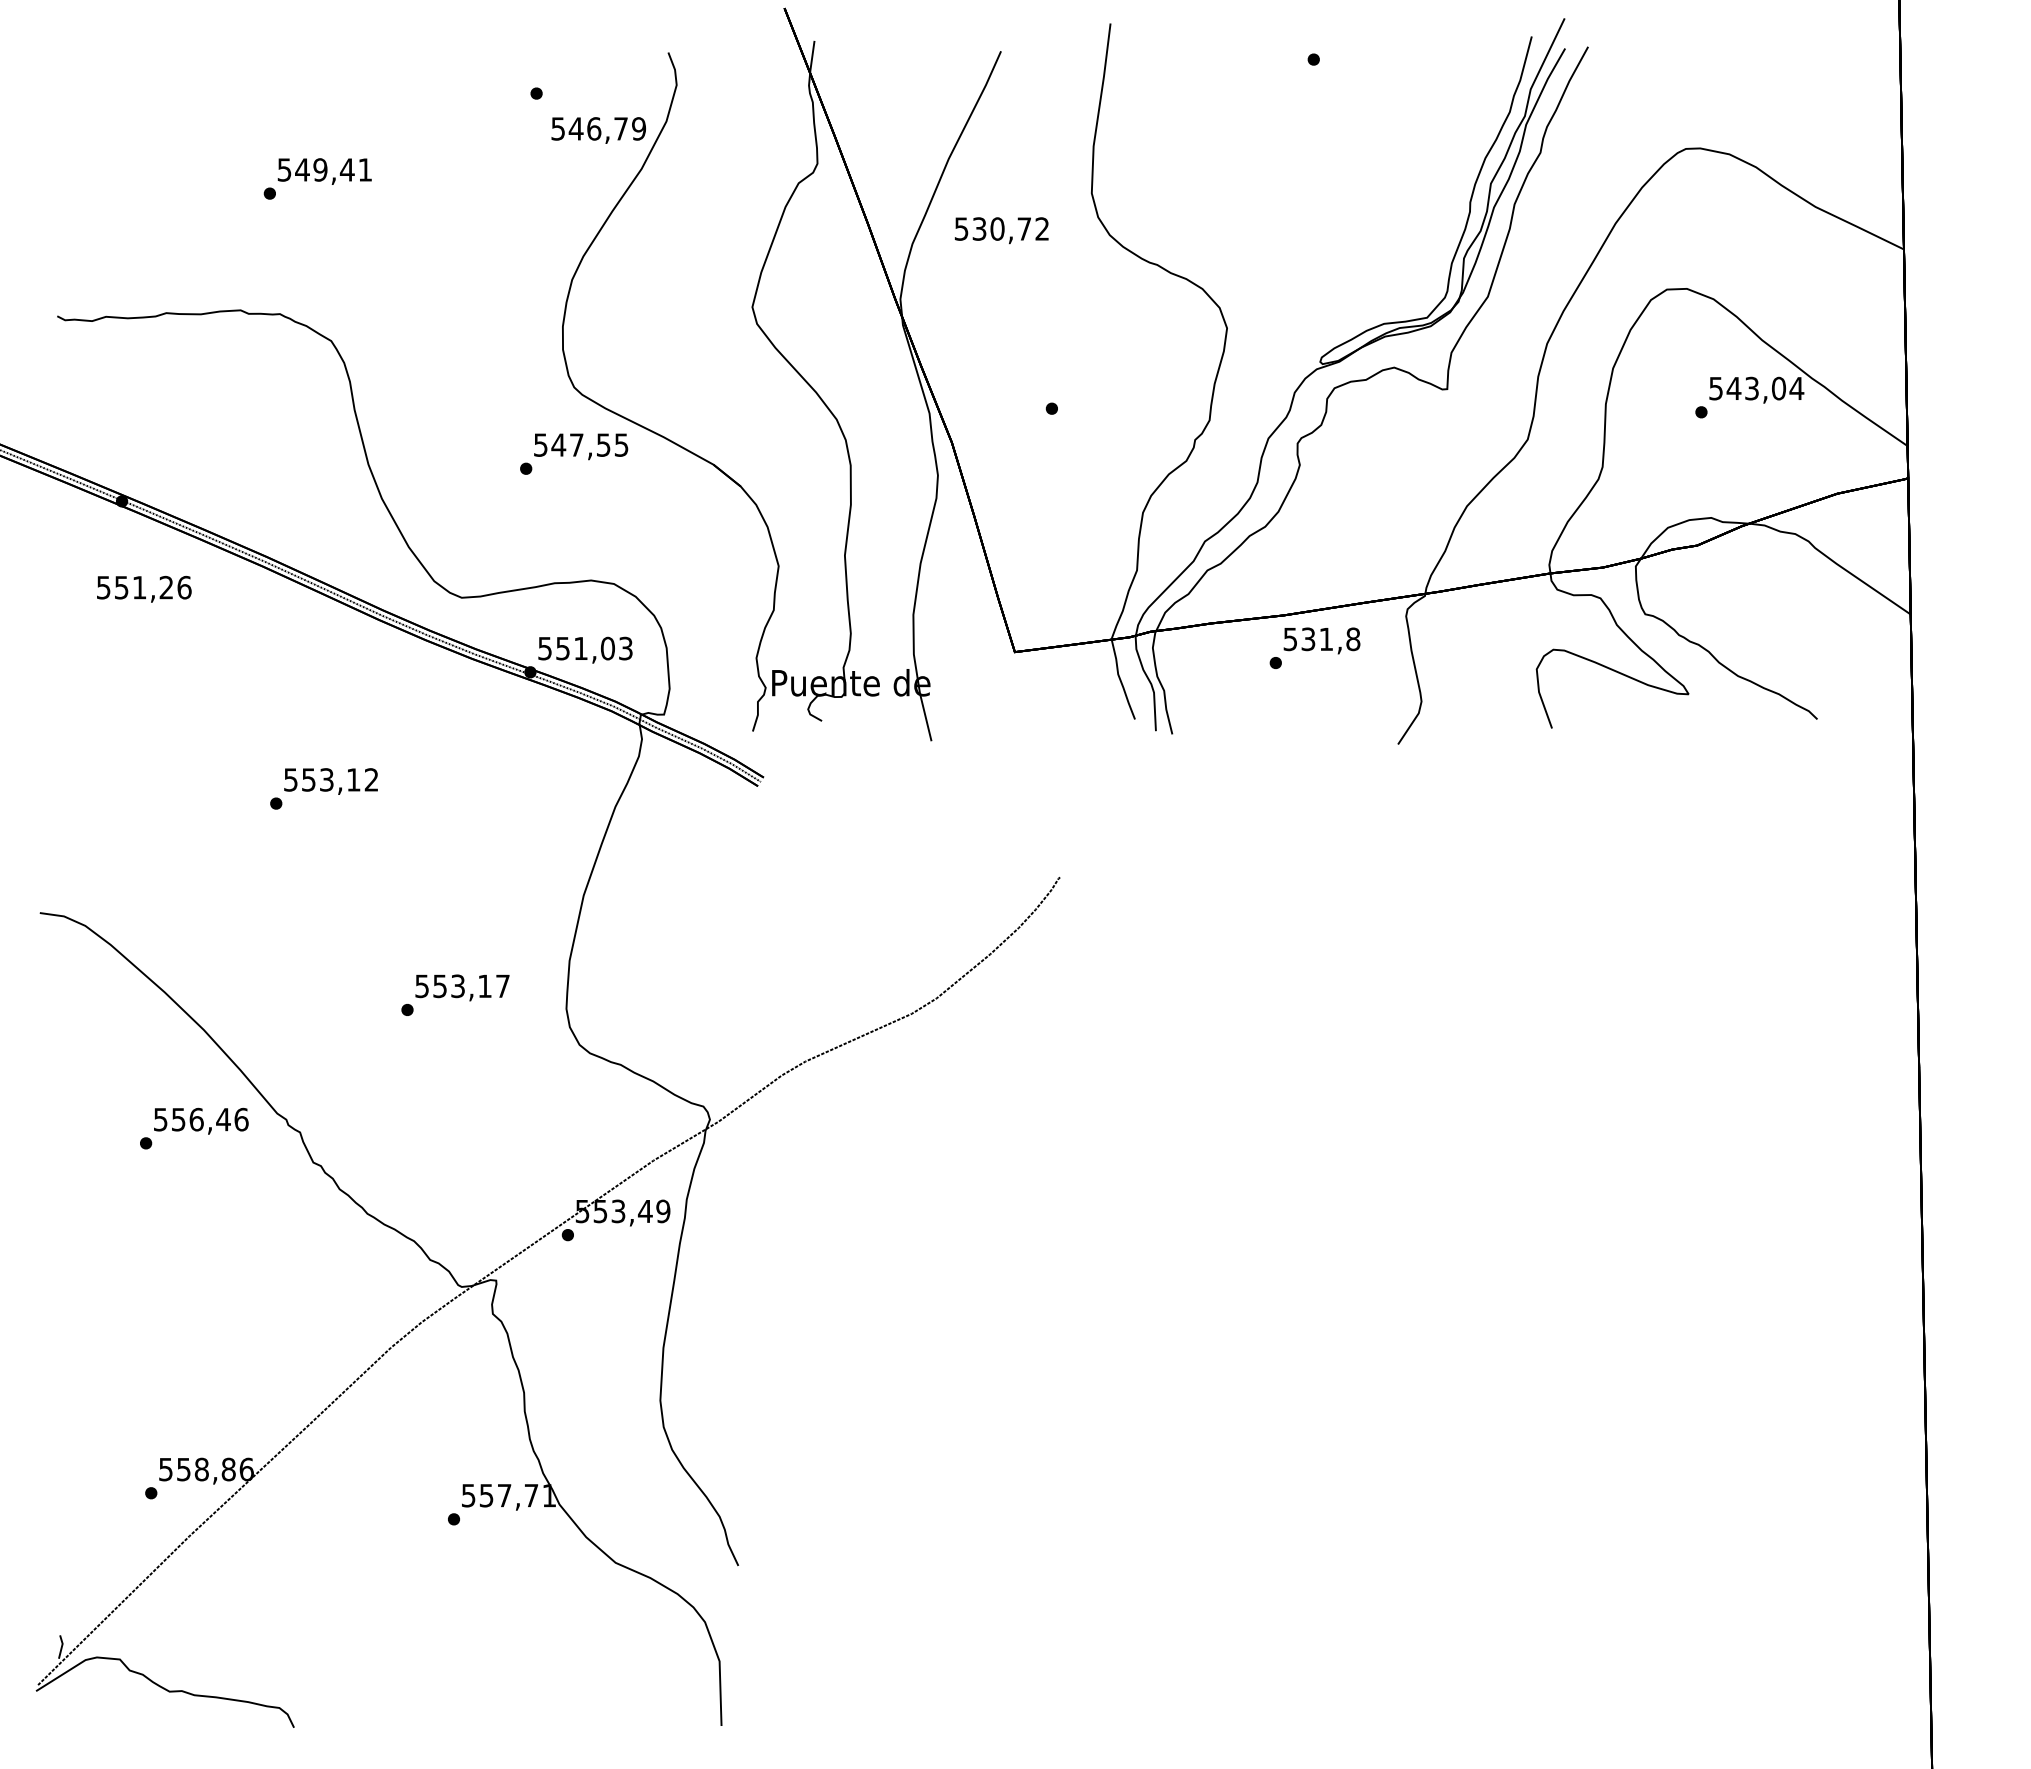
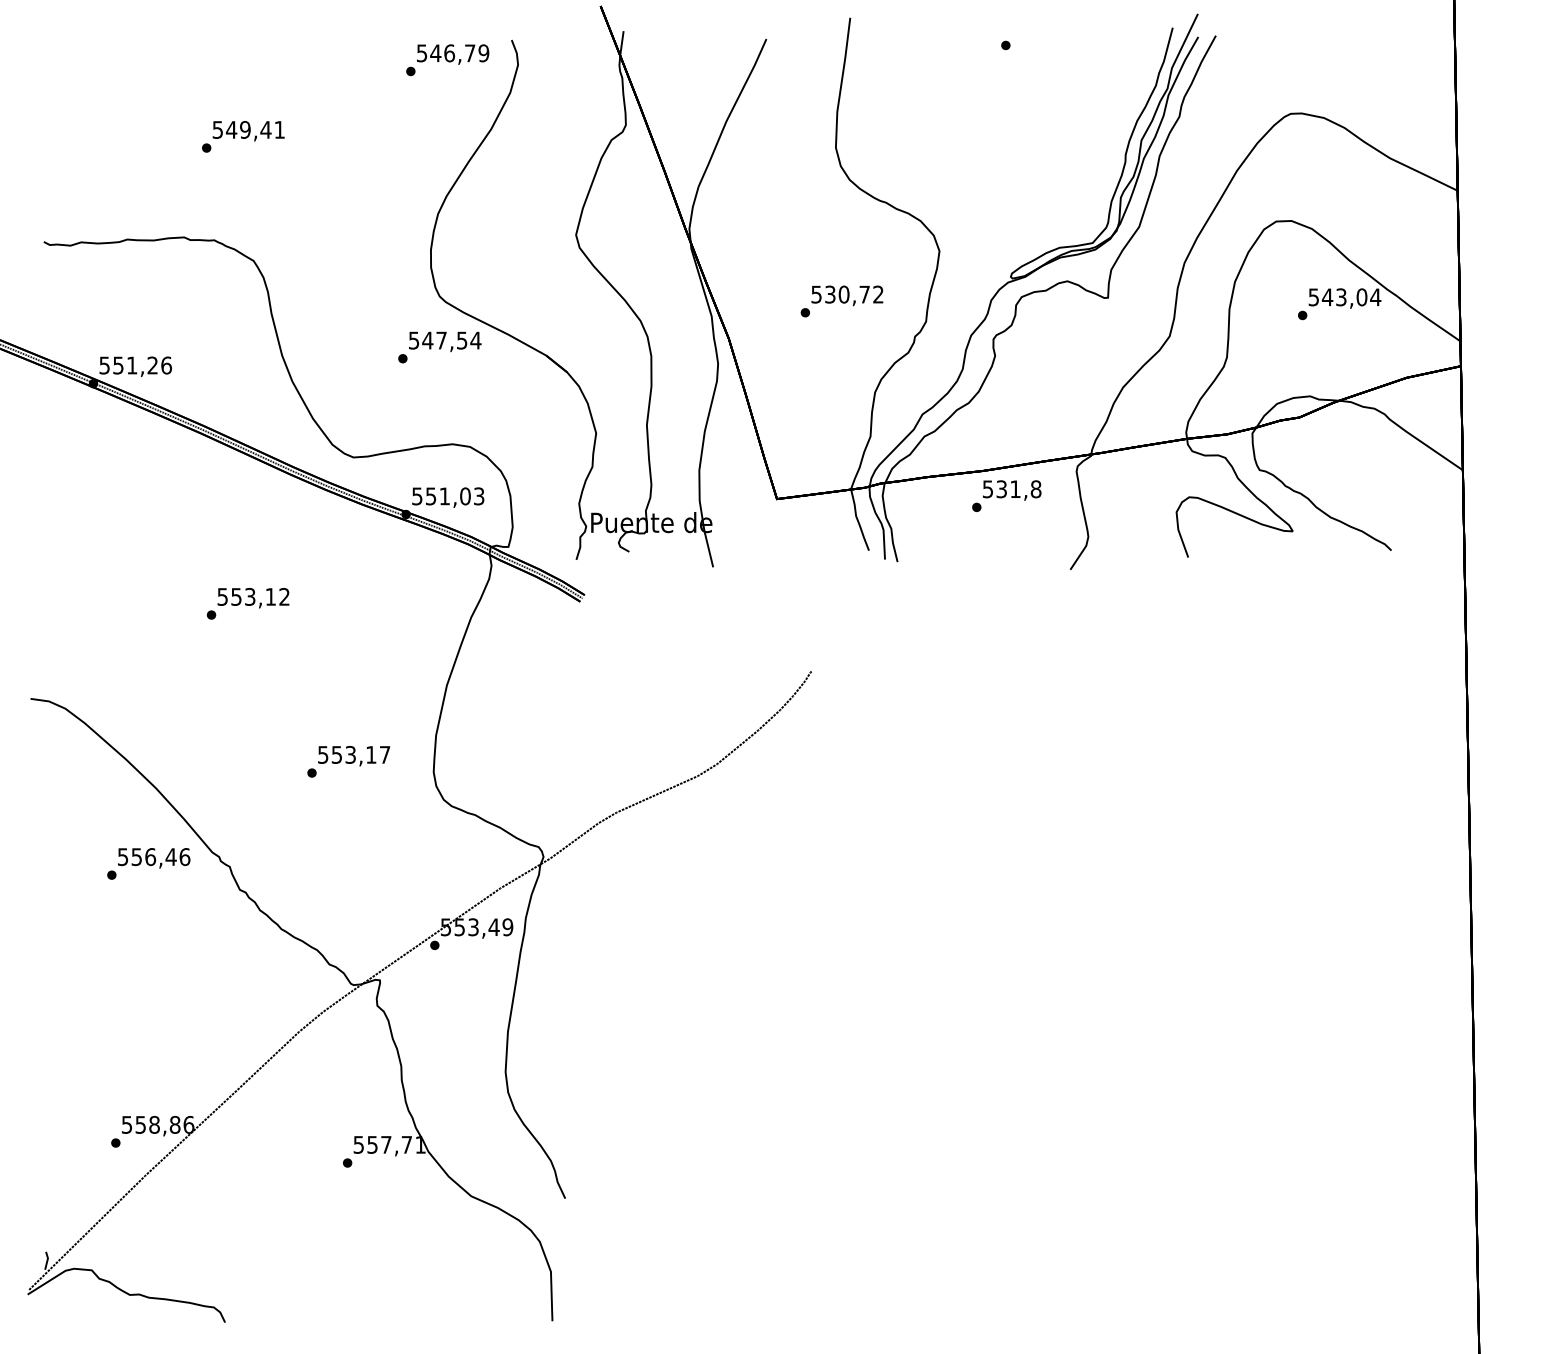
text: (598, 130) -> (452, 54), moved
text: (1001, 230) -> (847, 295), moved
text: (621, 444) -> (475, 340), 547,55 -> 547,54
text: (144, 588) -> (135, 366), moved

